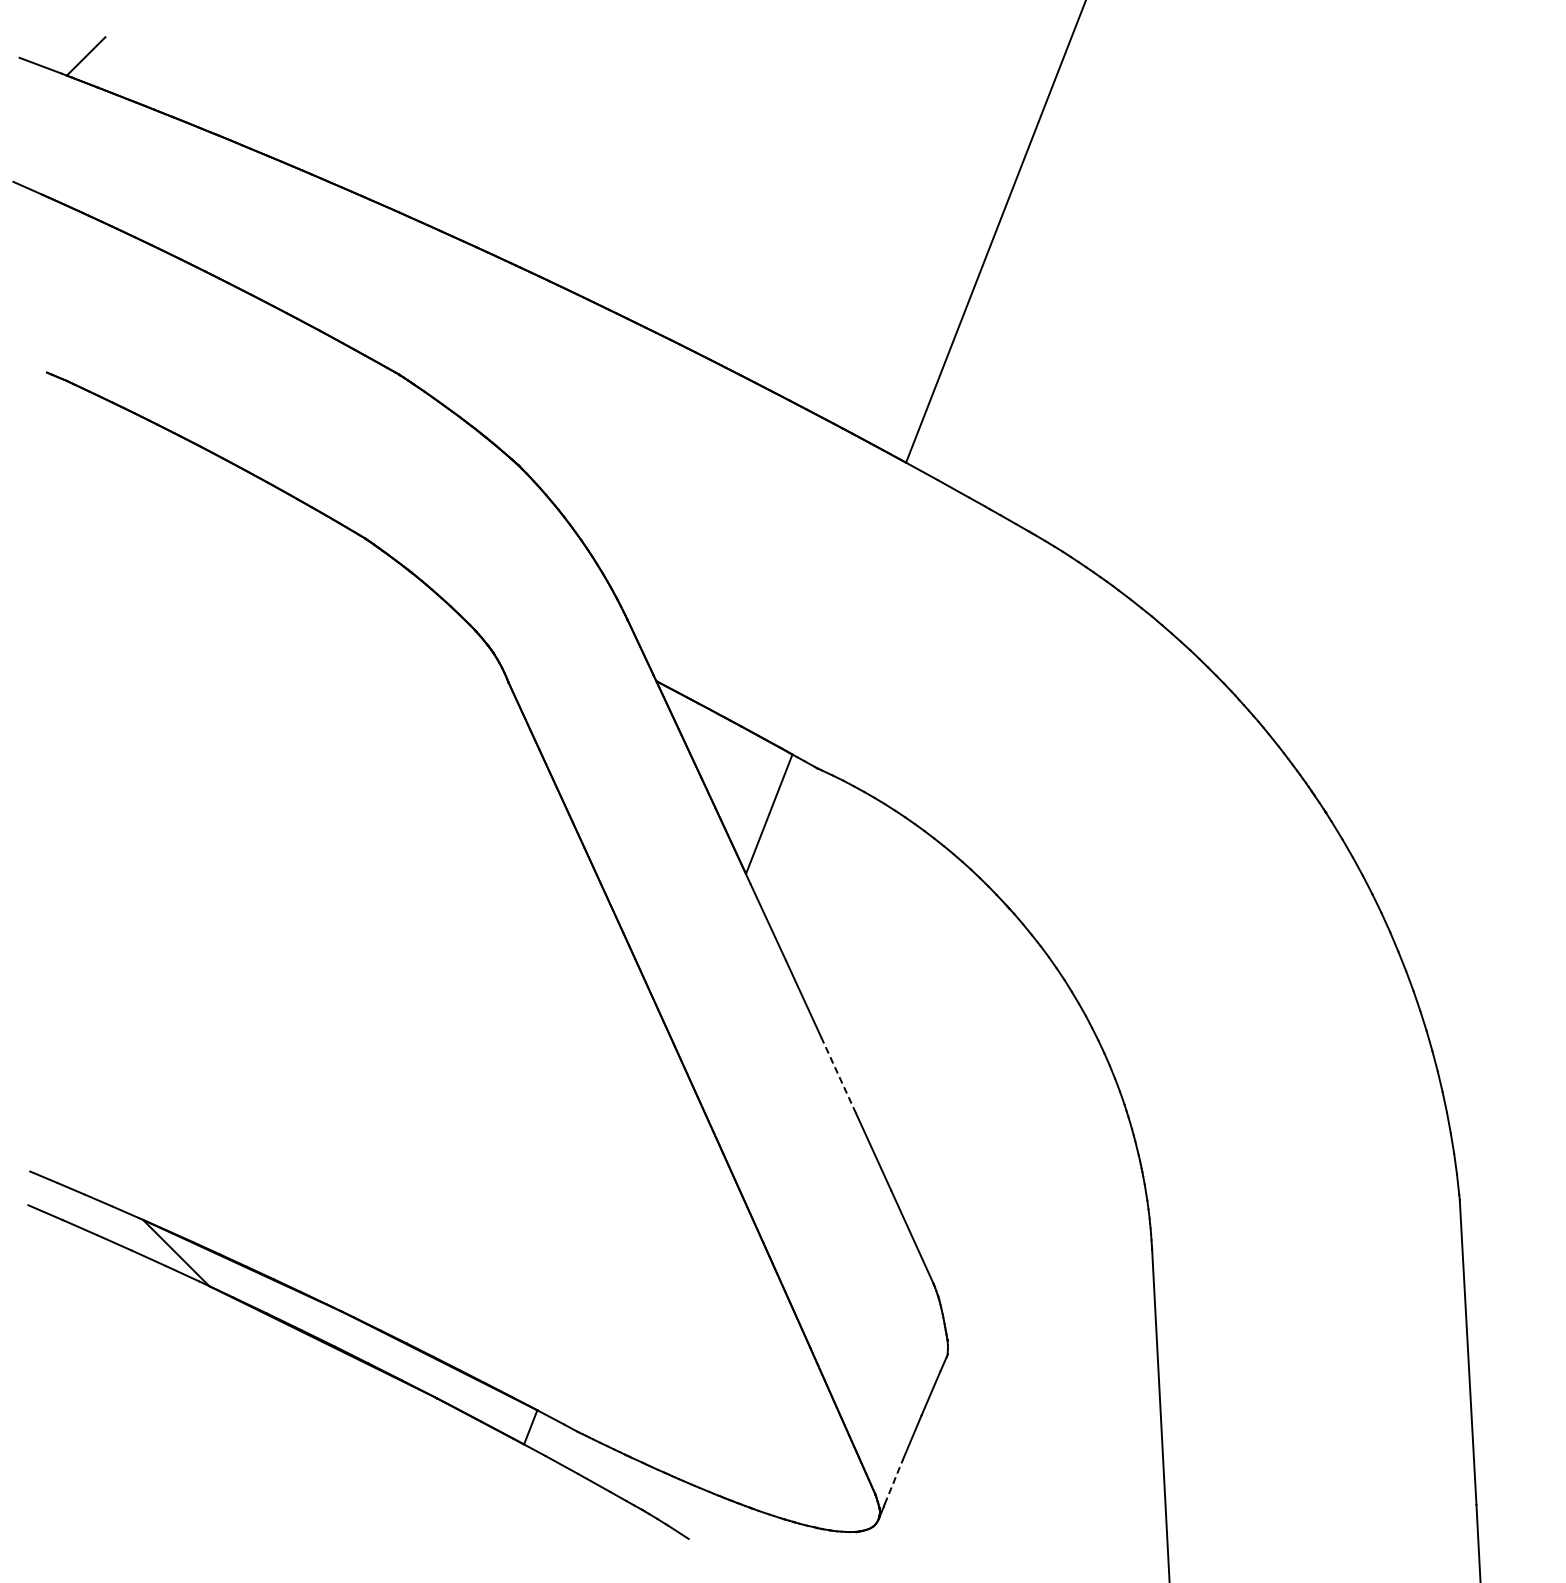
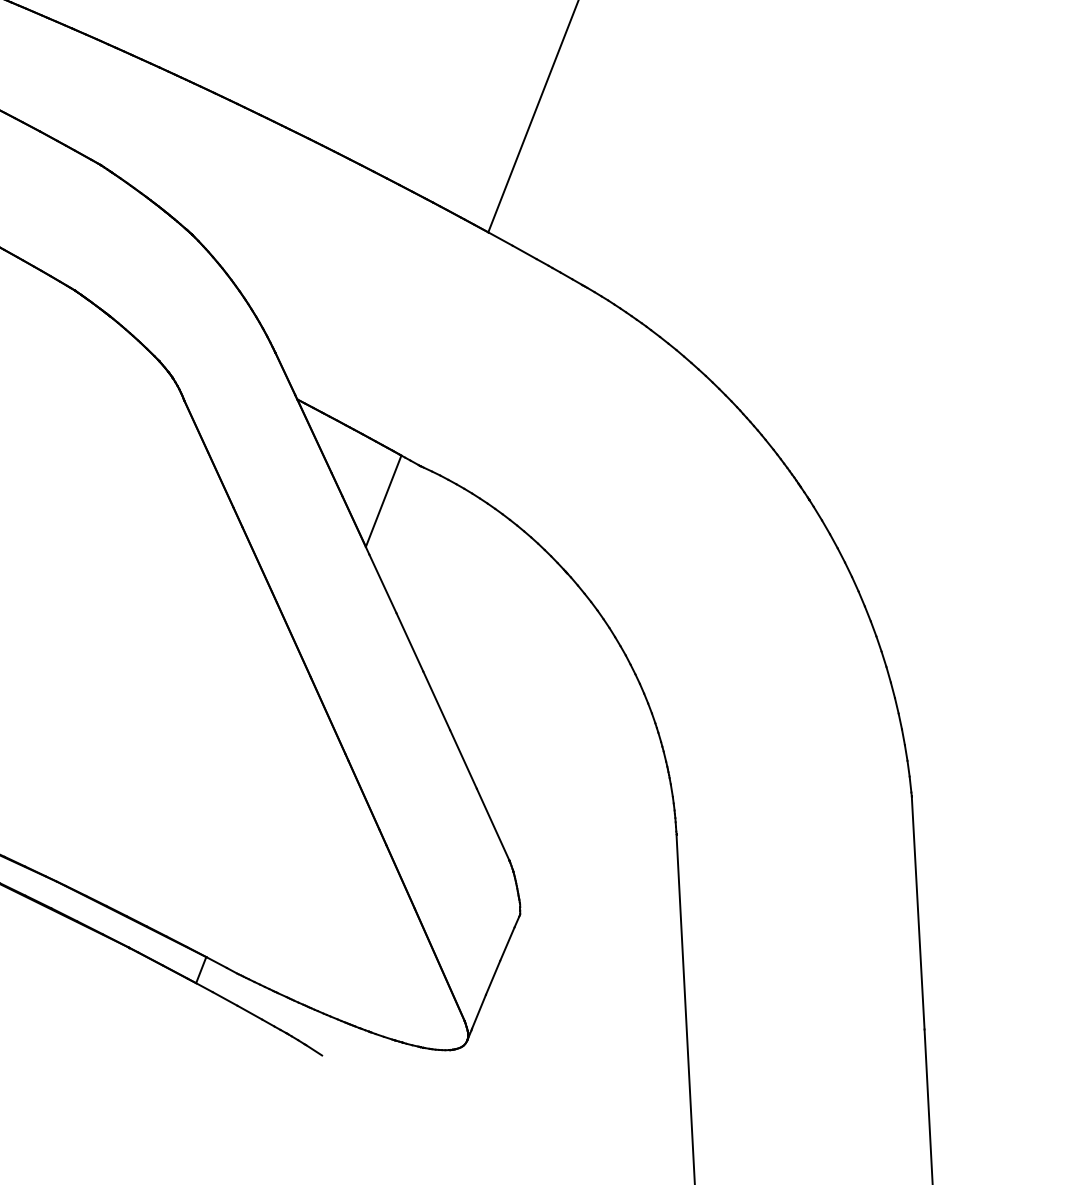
line: (838, 1074) -> (436, 700), dashed -> solid
line: (894, 1481) -> (479, 1011), dashed -> solid

